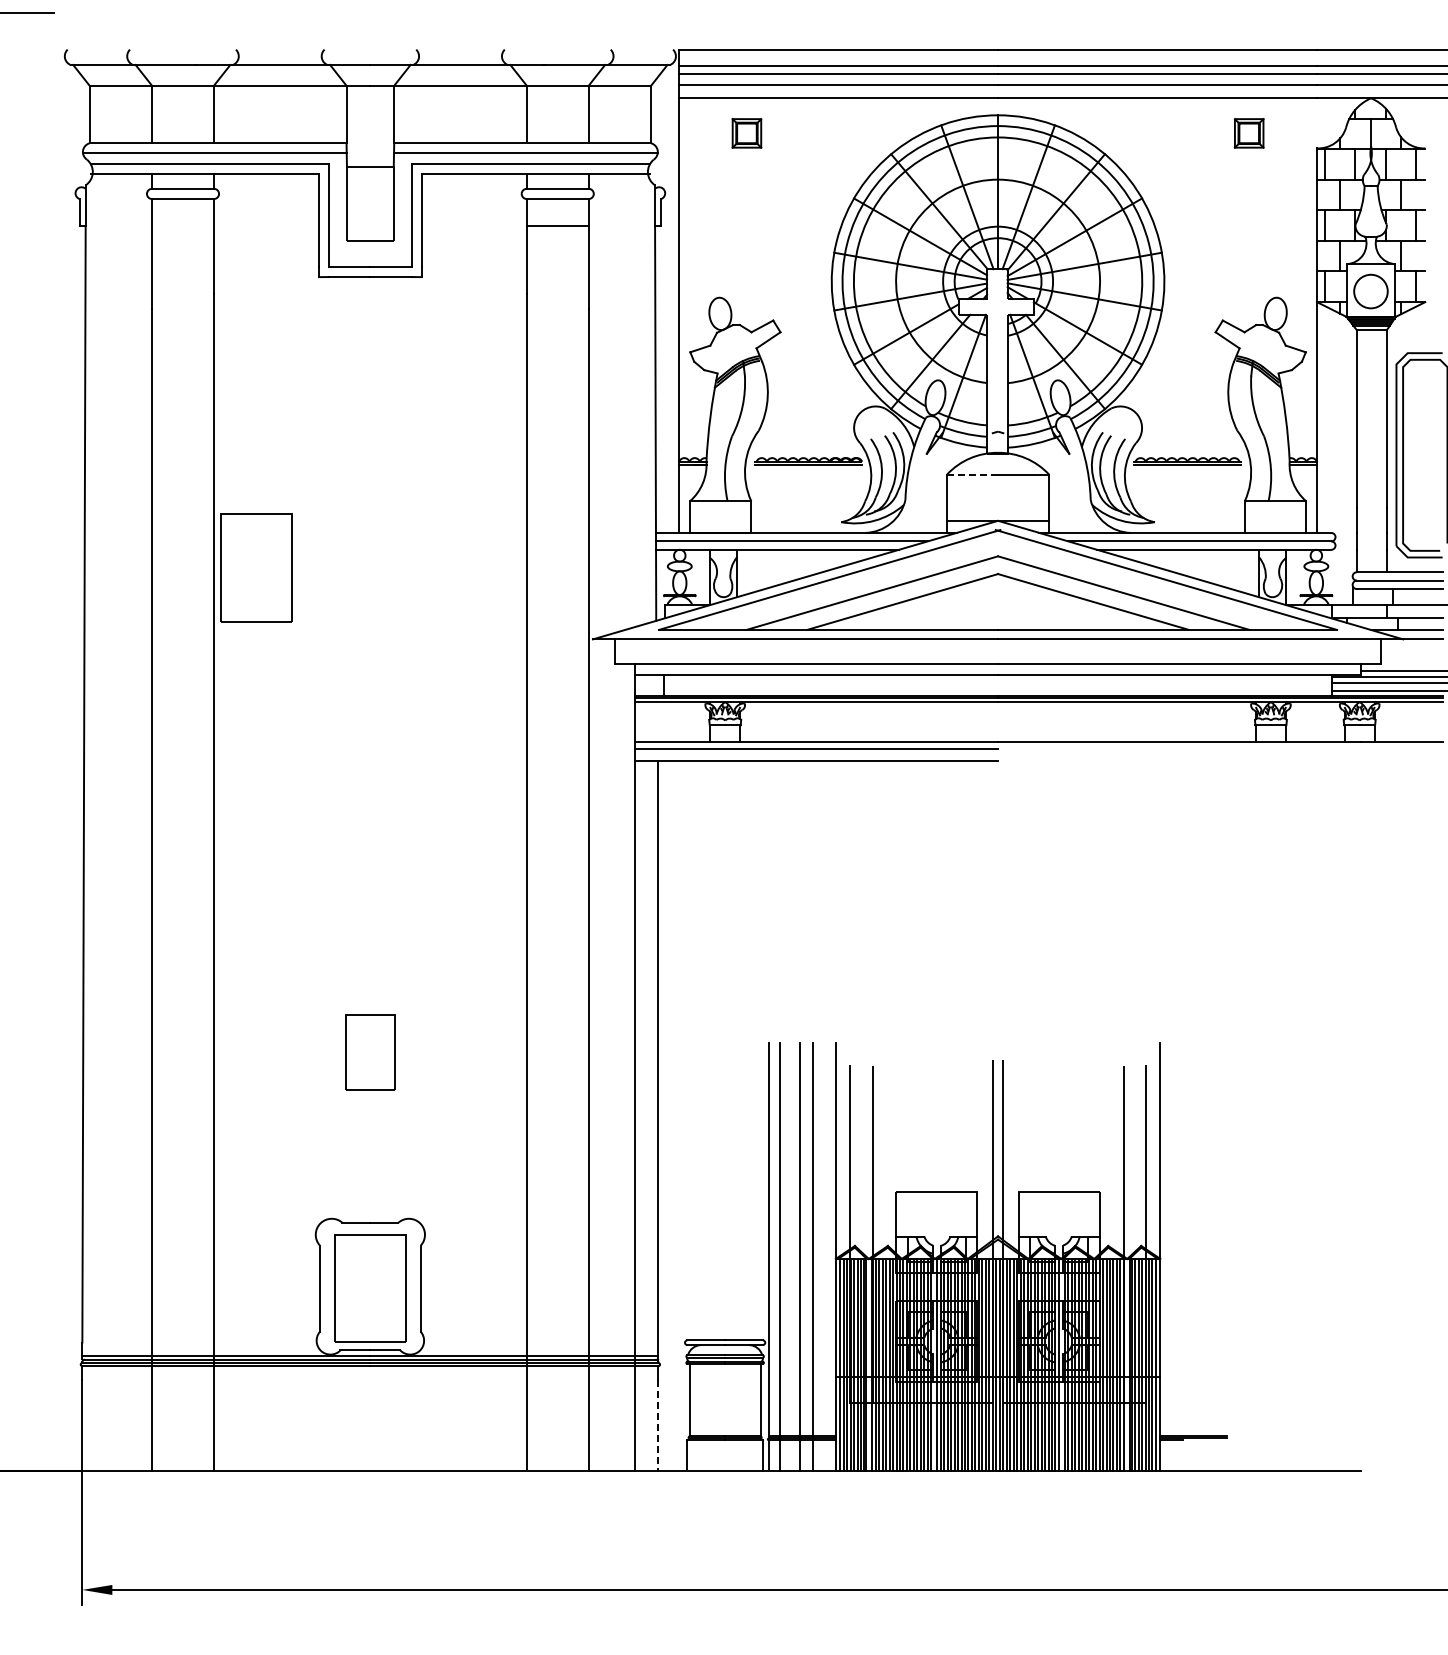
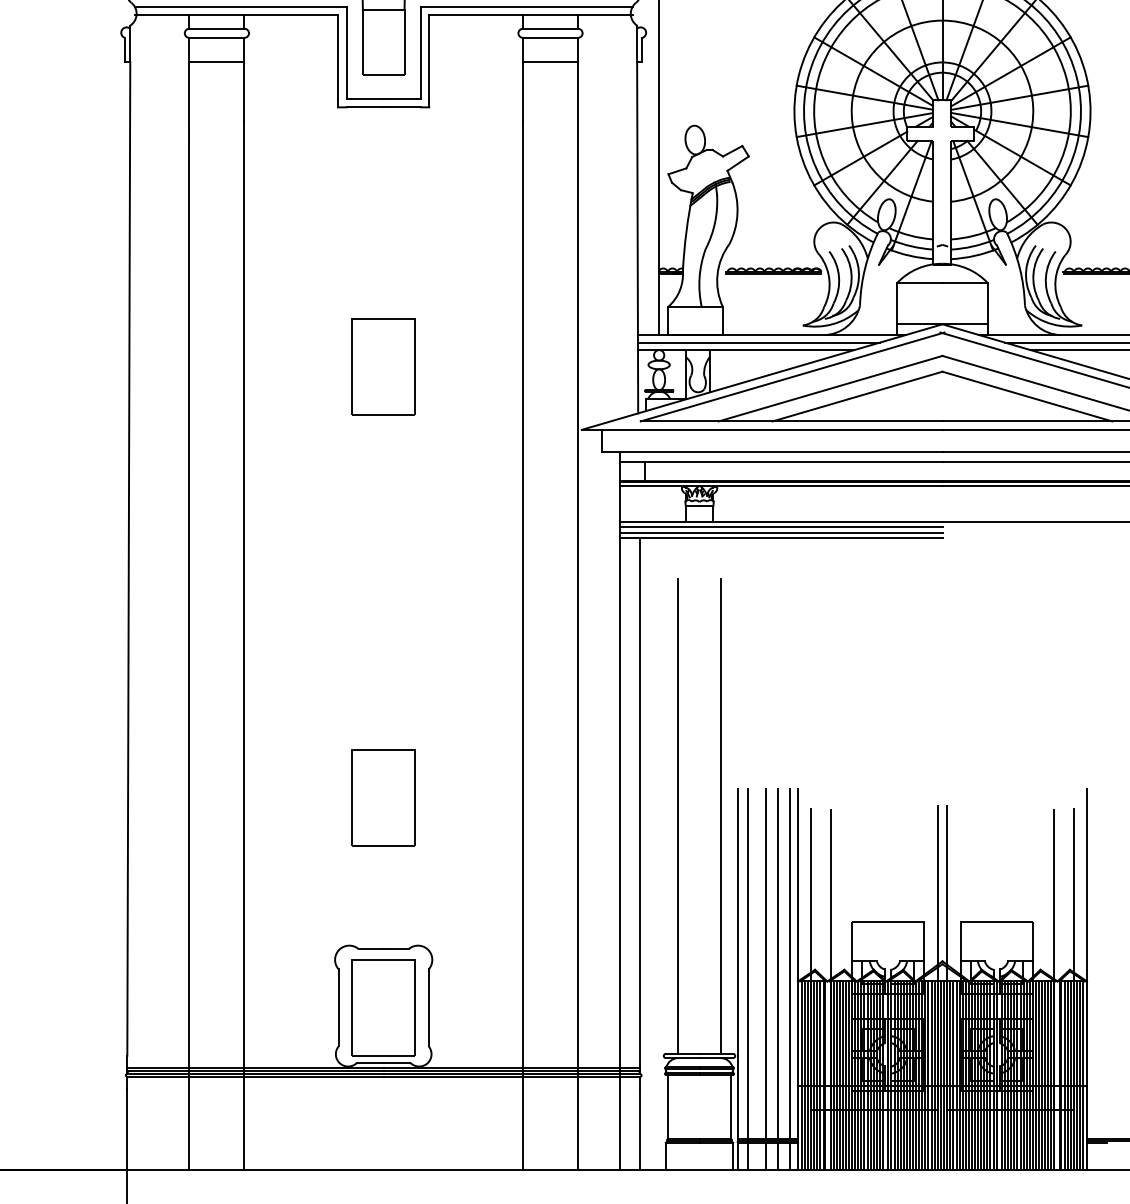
line: (182, 226) -> (216, 62), added
line: (973, 474) -> (920, 283), dashed -> solid
part: (256, 567) -> (383, 365), moved
line: (816, 754) -> (780, 532), added
part: (370, 1052) -> (383, 797), size x1.43
line: (701, 1073) -> (678, 816), added
line: (748, 1073) -> (720, 816), added
line: (826, 1256) -> (789, 979), added
line: (658, 1425) -> (640, 1129), dashed -> solid

